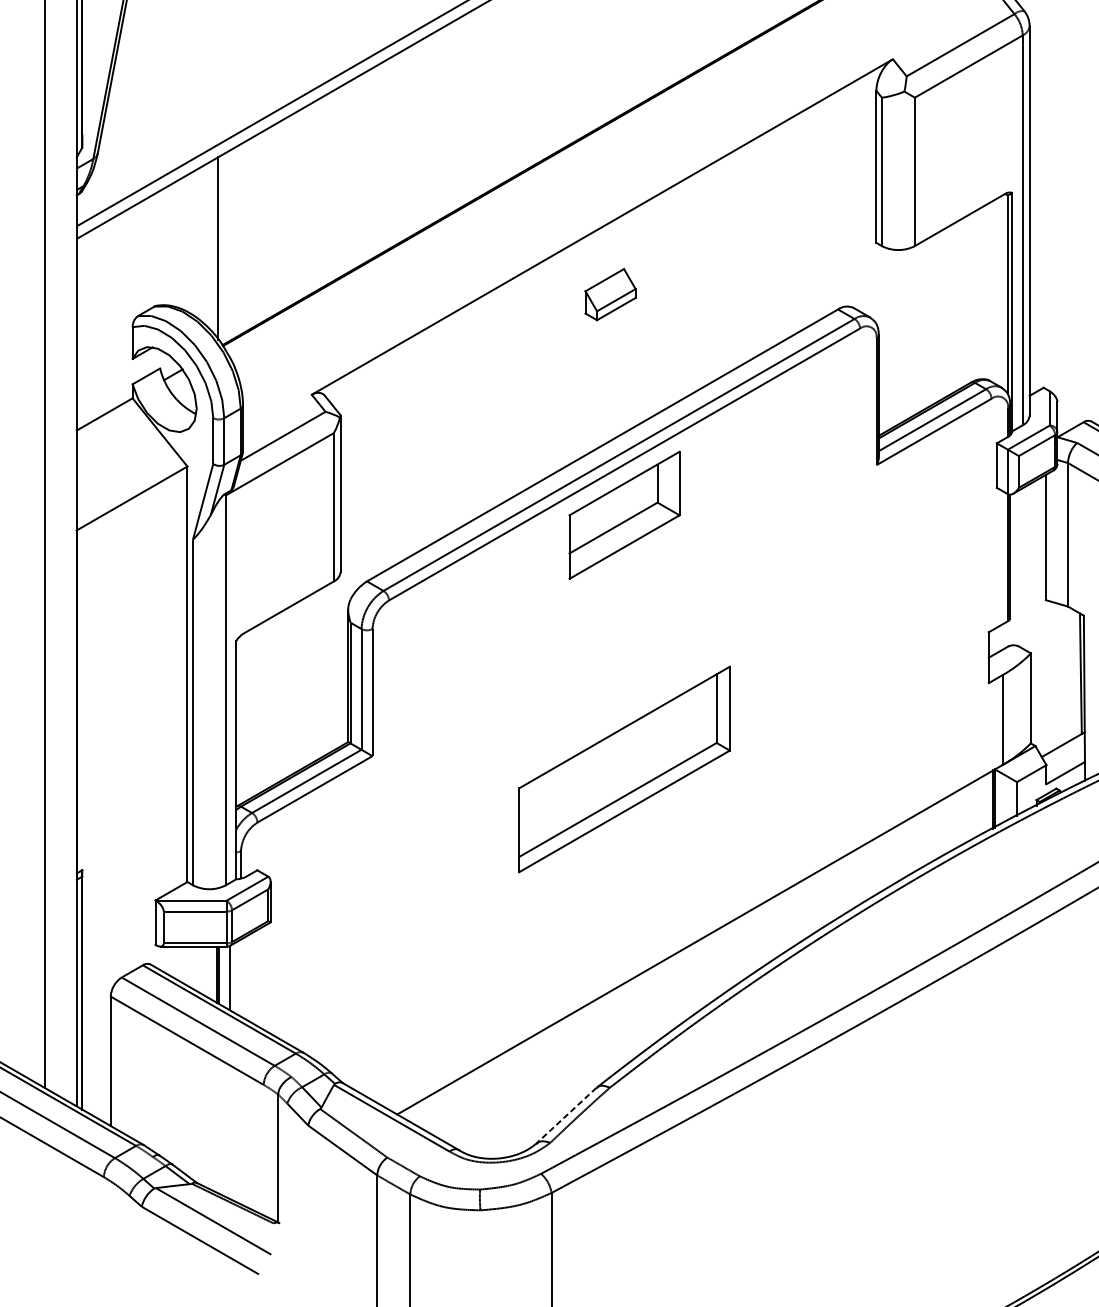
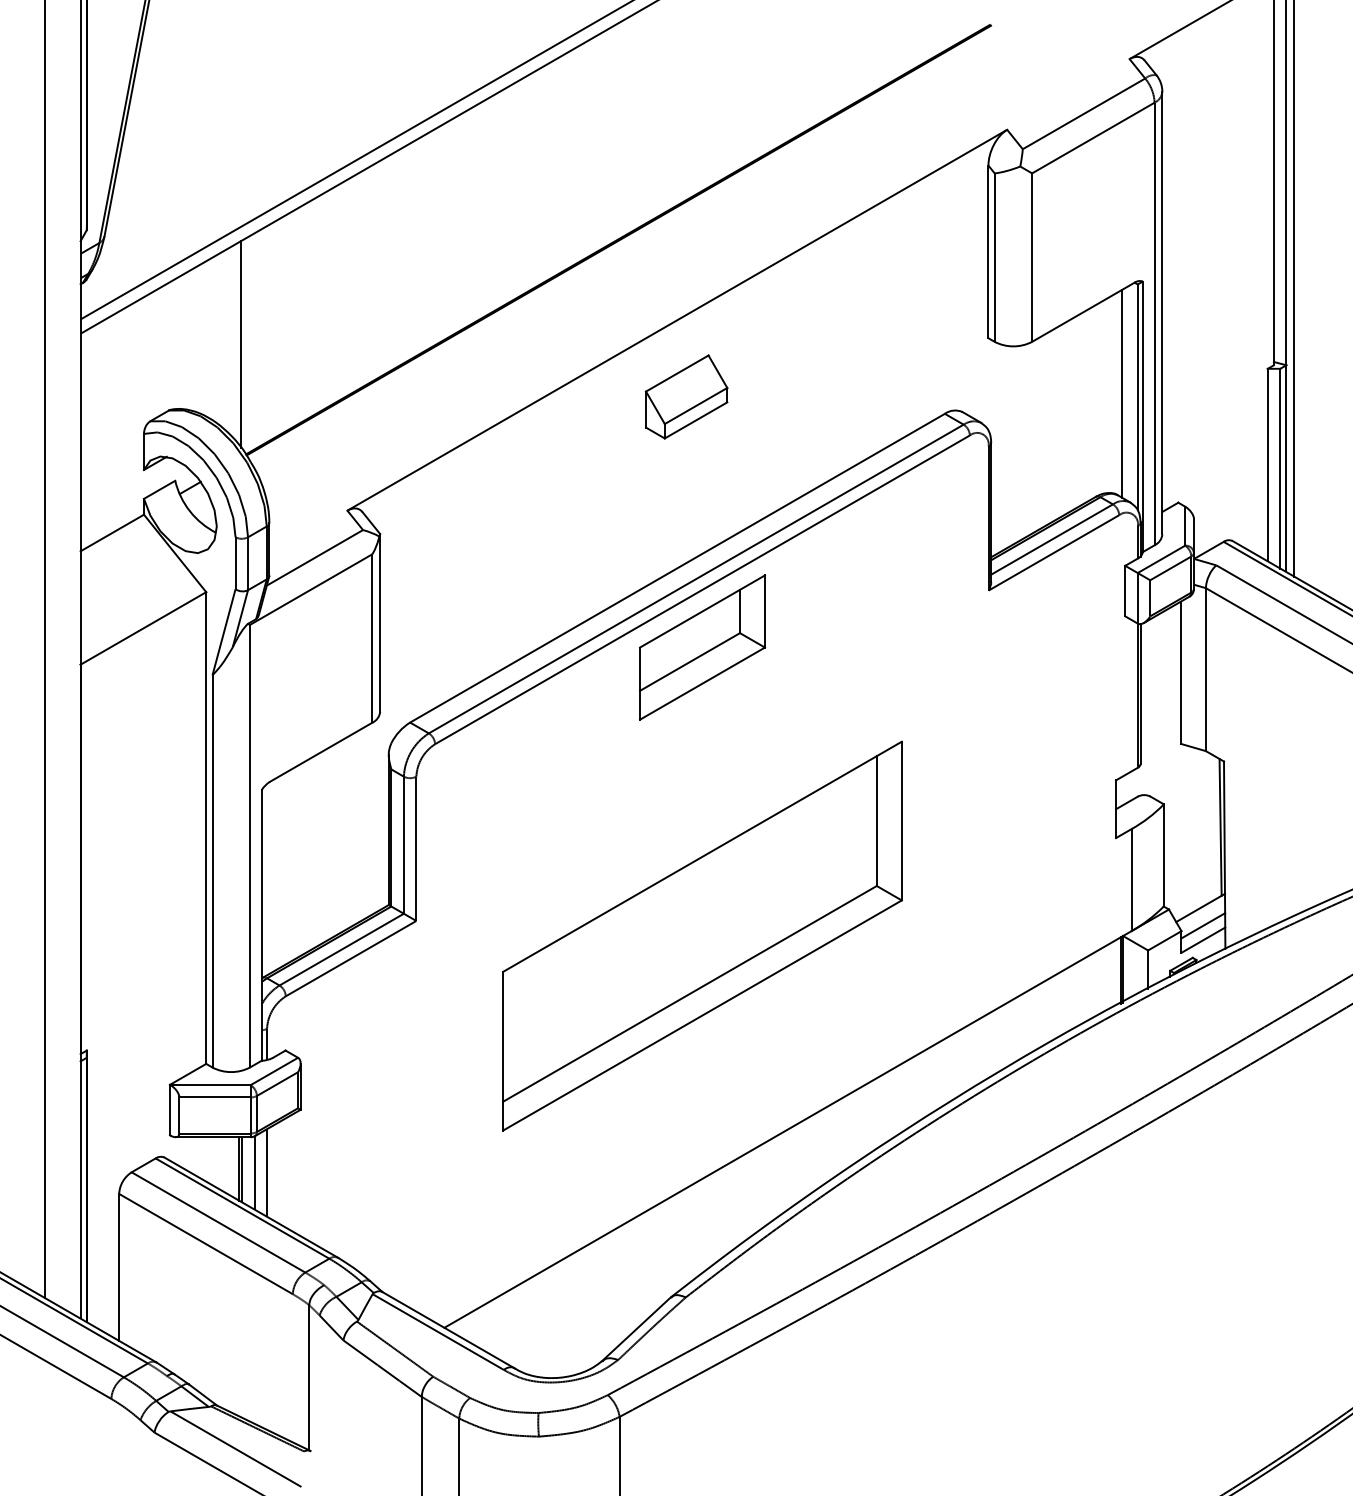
line: (994, 291) -> (1122, 393), added
part: (610, 294) -> (686, 396), size x1.43
line: (1065, 760) -> (1203, 925), added
part: (624, 768) -> (702, 935), size x1.67
line: (241, 977) -> (267, 1172), added
line: (566, 1115) -> (636, 1329), dashed -> solid

